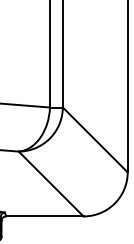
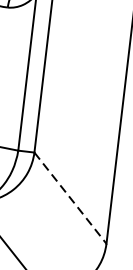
line: (95, 139) -> (70, 197), solid -> dashed

